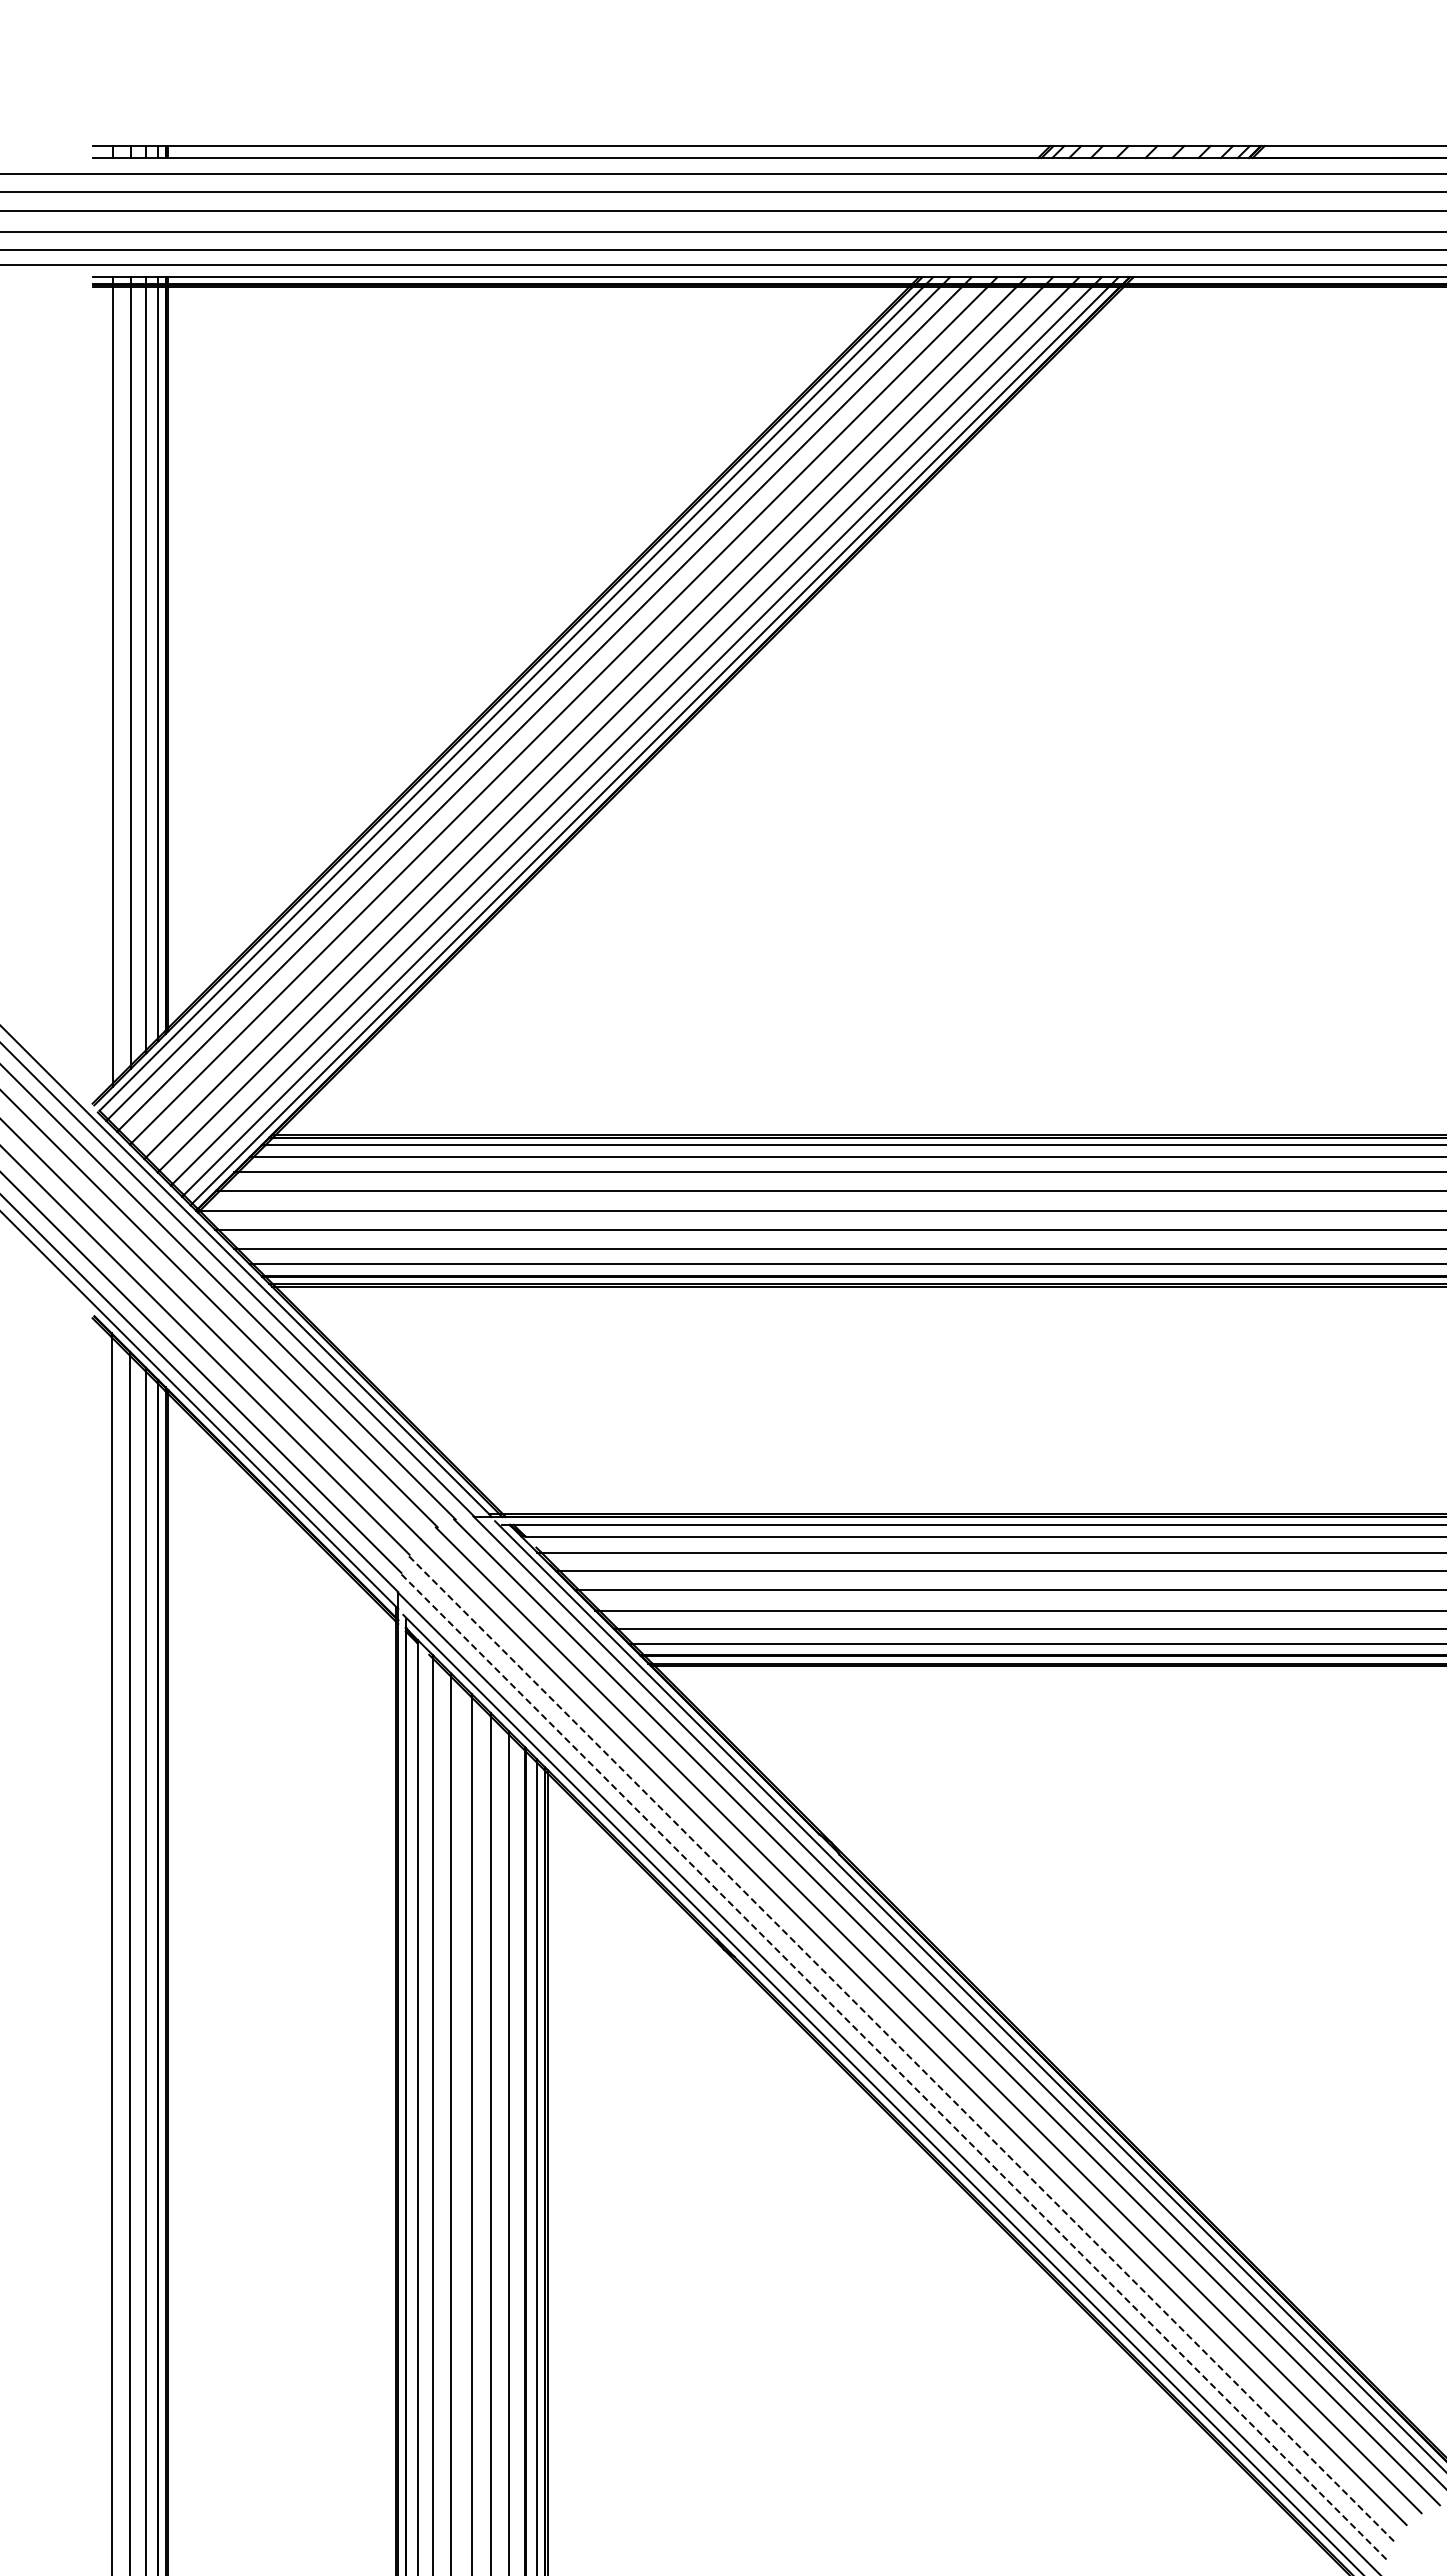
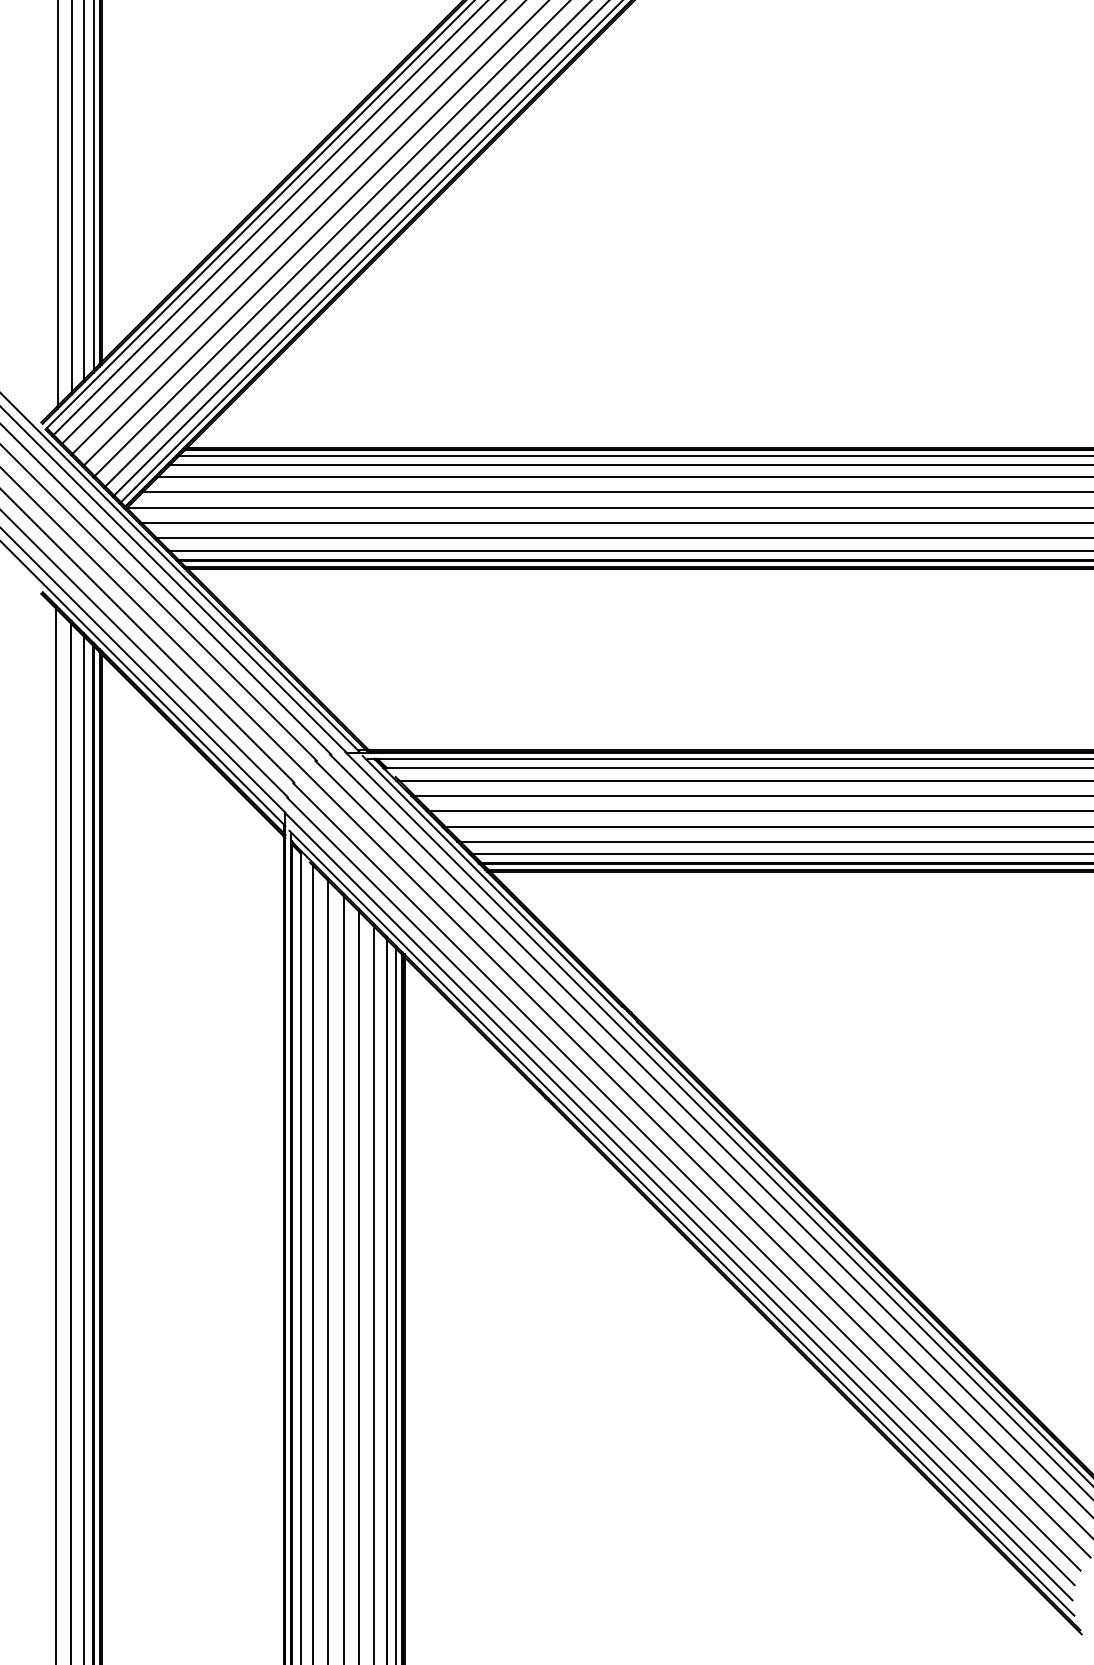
line: (900, 2048) -> (686, 1177), dashed -> solid
line: (893, 2066) -> (680, 1191), dashed -> solid

